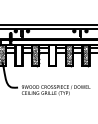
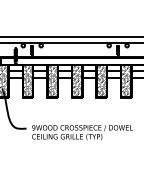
hatch: (18, 55) -> (27, 81), added
hatch: (52, 55) -> (77, 81), added

